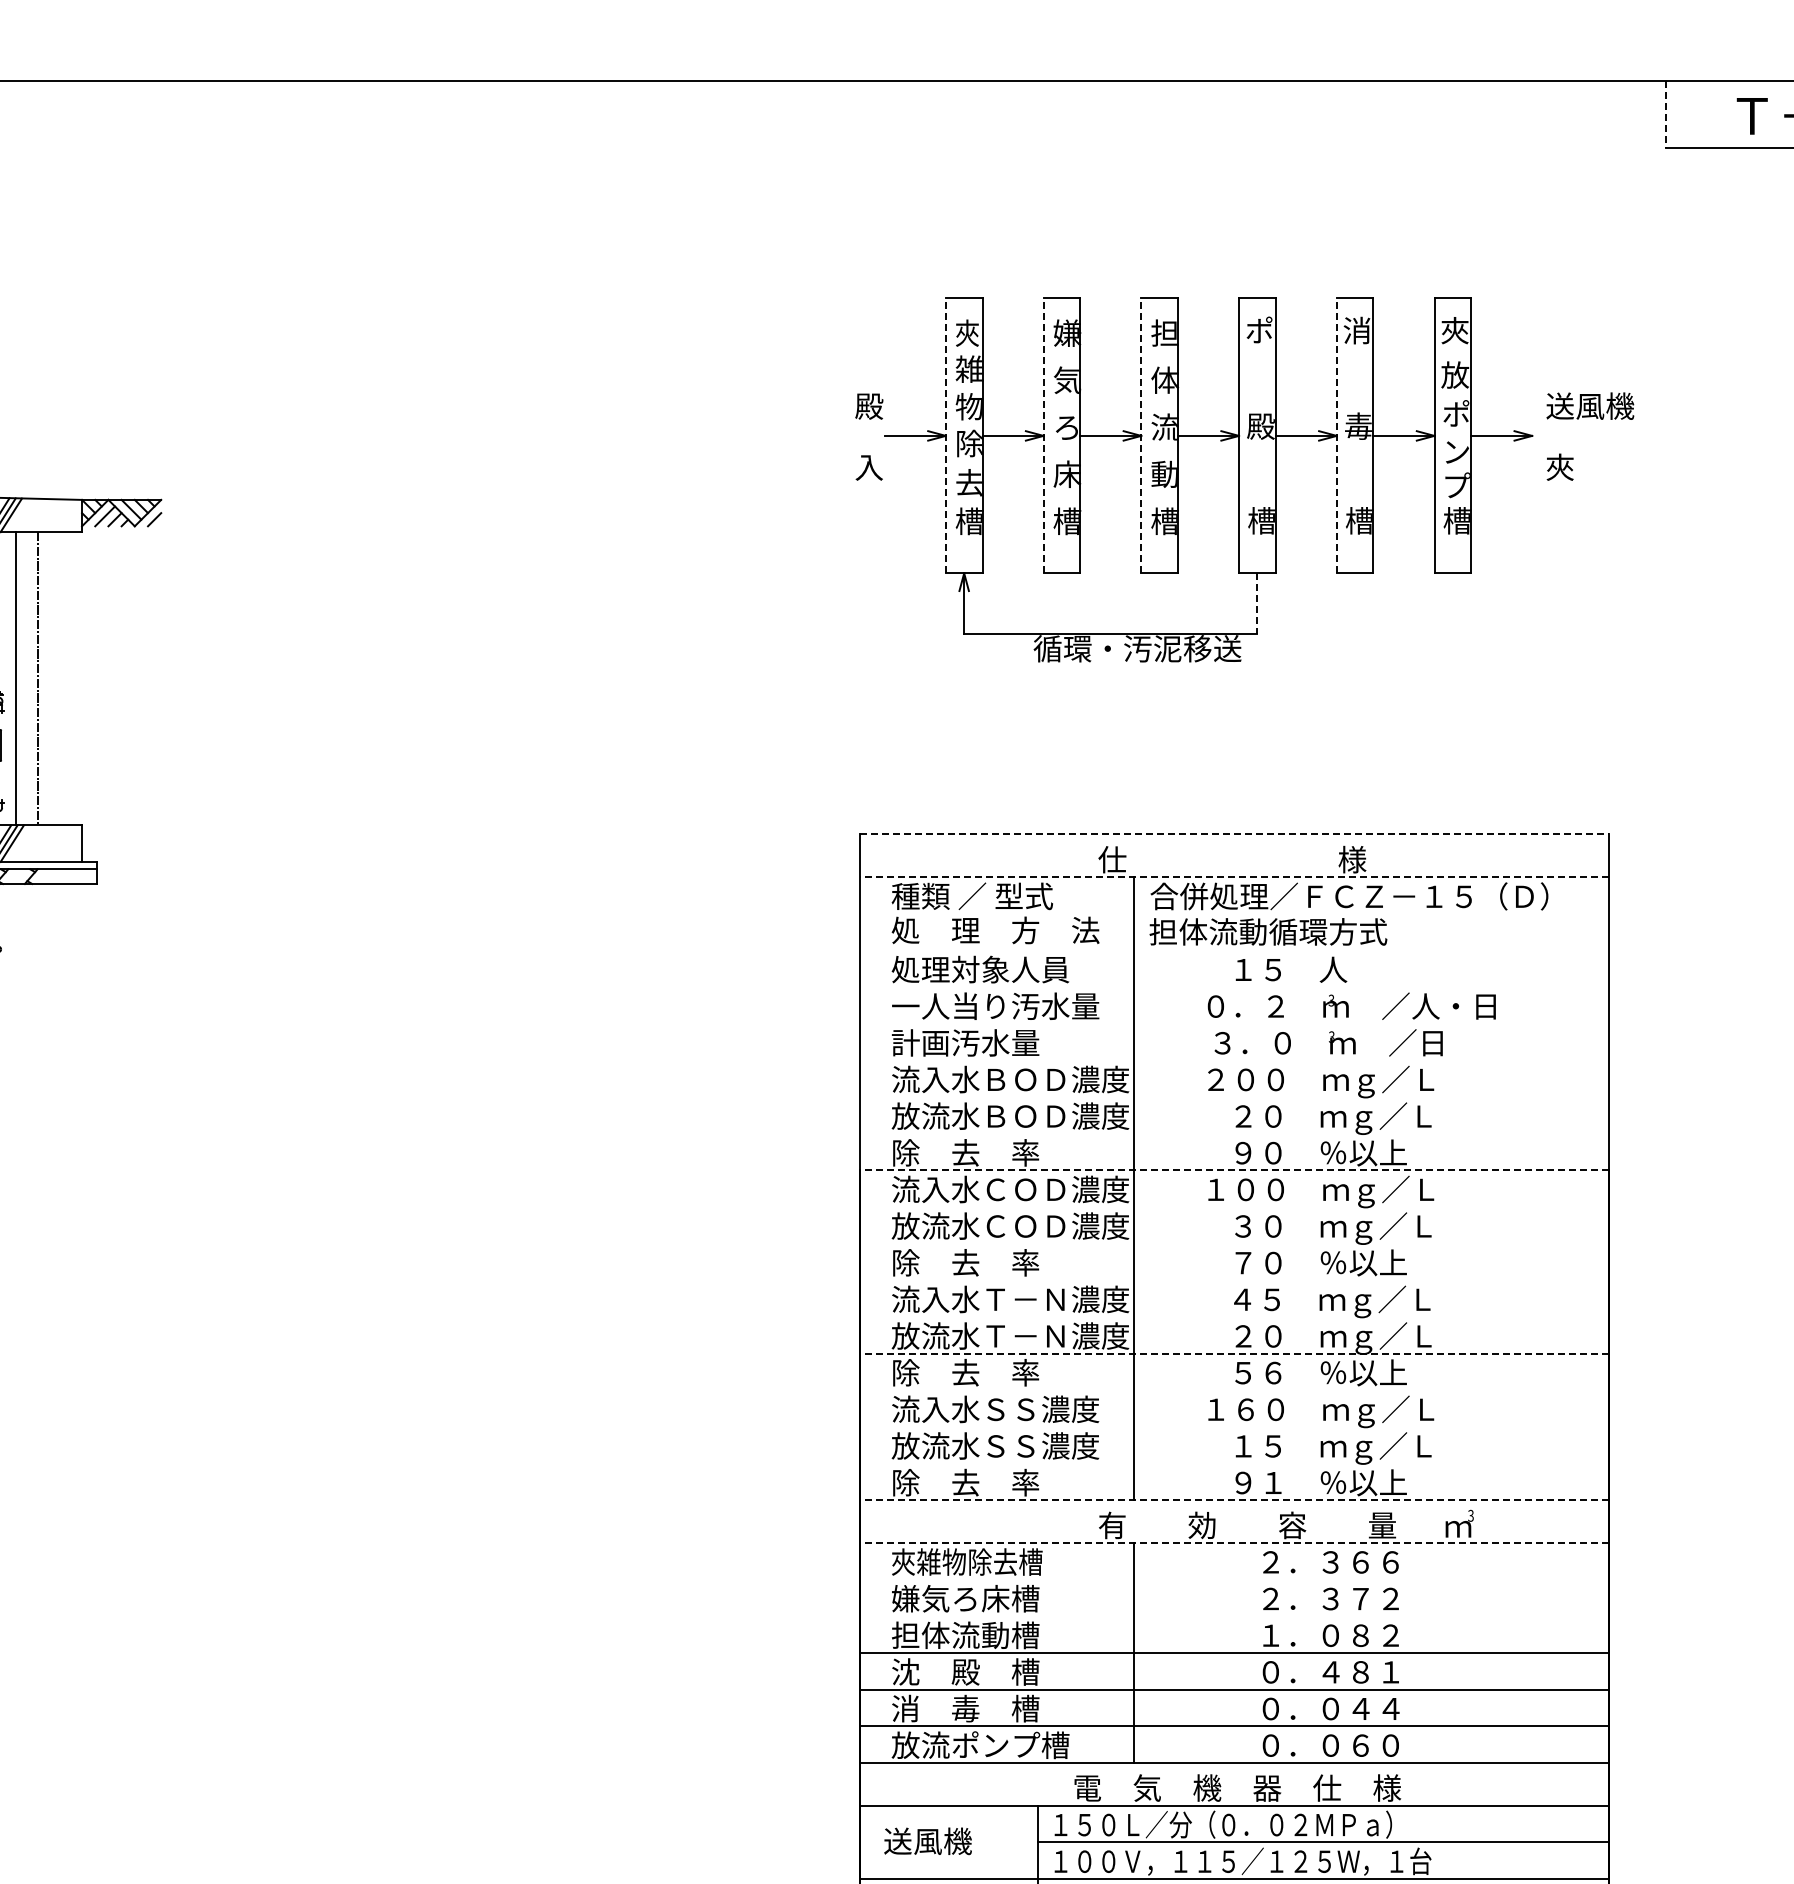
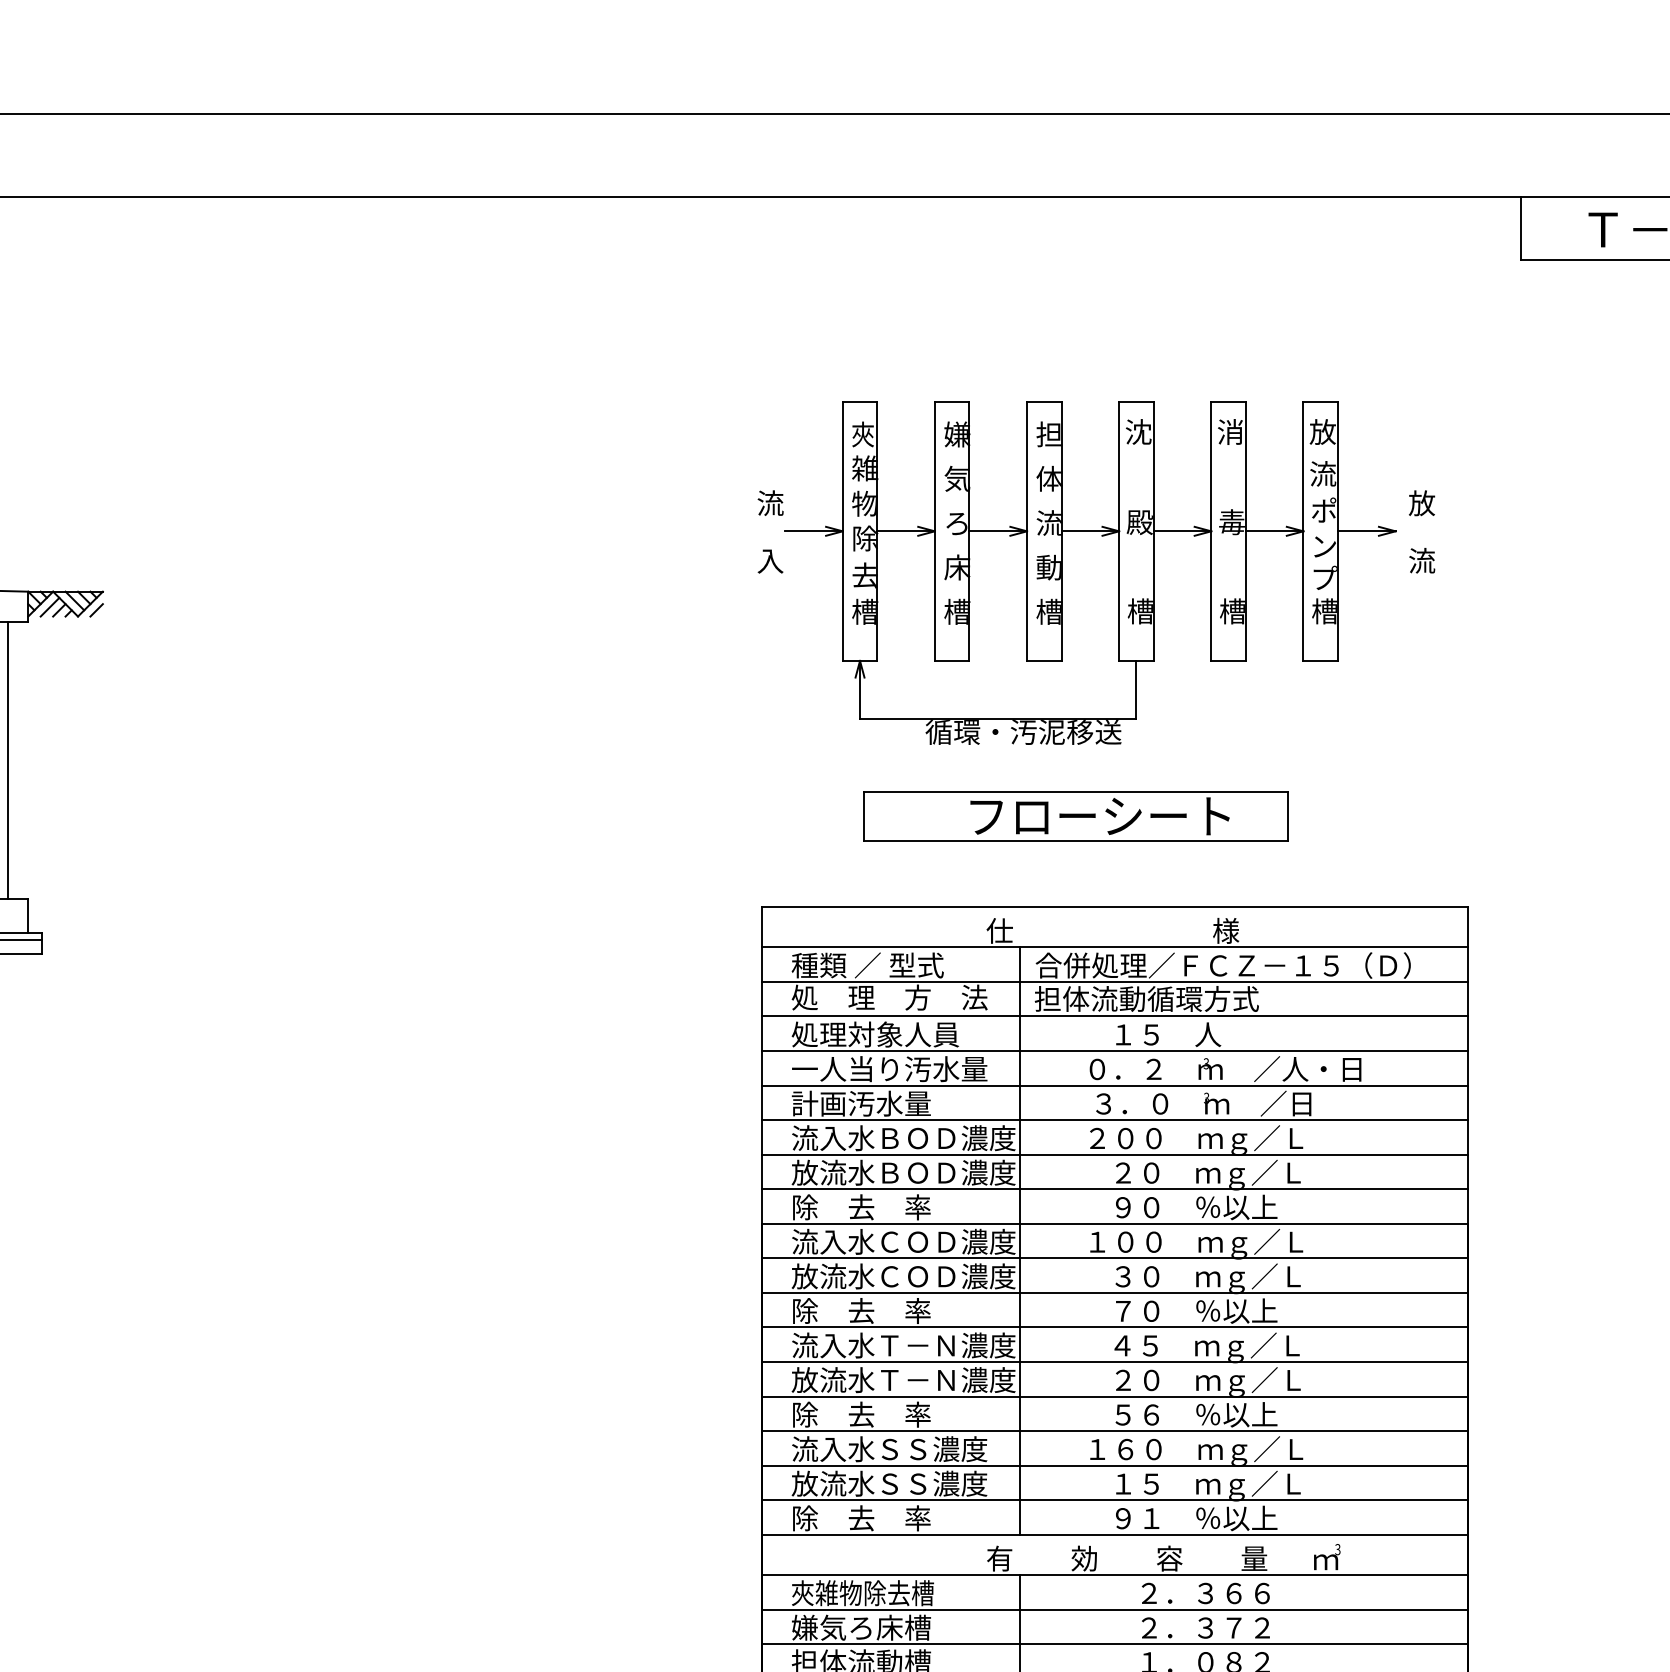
line: (1665, 114) -> (1521, 228), dashed -> solid
text: (1259, 330) -> (1138, 431), ポ -> 沈
text: (1454, 330) -> (1322, 431), 夾 -> 放
text: (1455, 374) -> (1323, 473), 放 -> 流
text: (869, 405) -> (770, 502), 殿 -> 流
text: (1590, 405) -> (1450, 502), 送風機 -> 放
line: (945, 435) -> (842, 530), dashed -> solid
line: (1043, 435) -> (934, 530), dashed -> solid
line: (1141, 435) -> (1027, 530), dashed -> solid
line: (1336, 435) -> (1211, 530), dashed -> solid
text: (1560, 466) -> (1422, 560), 夾 -> 流
line: (1257, 603) -> (1136, 689), dashed -> solid
line: (60, 678) -> (7, 760), added
part: (1193, 738) -> (1076, 816), added
line: (1234, 834) -> (1114, 907), dashed -> solid
line: (1233, 877) -> (1113, 947), dashed -> solid
line: (1234, 913) -> (1114, 981), added
line: (1234, 950) -> (1114, 1016), added
line: (1234, 987) -> (1114, 1051), added
line: (1234, 1023) -> (1114, 1085), added
line: (1234, 1060) -> (1114, 1120), added
line: (1234, 1097) -> (1114, 1155), added
line: (1234, 1133) -> (1114, 1189), added
line: (1233, 1170) -> (1113, 1223), dashed -> solid
line: (1234, 1206) -> (1114, 1257), added
line: (1234, 1243) -> (1114, 1292), added
line: (1234, 1280) -> (1114, 1327), added
line: (1234, 1316) -> (1114, 1361), added
line: (1233, 1353) -> (1113, 1396), dashed -> solid
line: (1234, 1390) -> (1114, 1431), added
line: (1234, 1426) -> (1114, 1465), added
line: (1234, 1463) -> (1114, 1500), added
line: (1233, 1500) -> (1113, 1535), dashed -> solid
line: (1233, 1542) -> (1113, 1574), dashed -> solid
line: (1234, 1579) -> (1114, 1609), added
line: (1234, 1616) -> (1114, 1644), added

